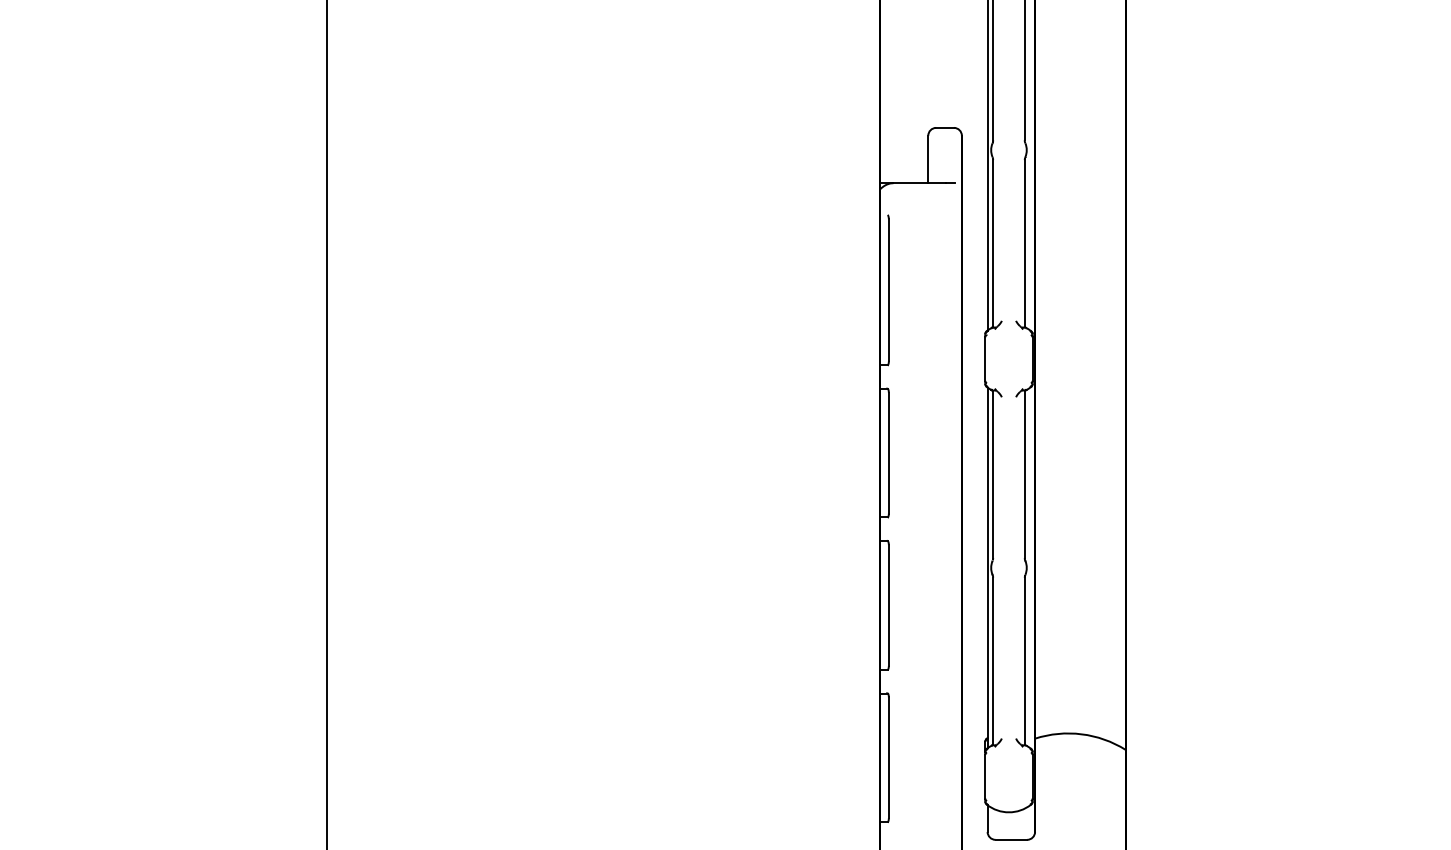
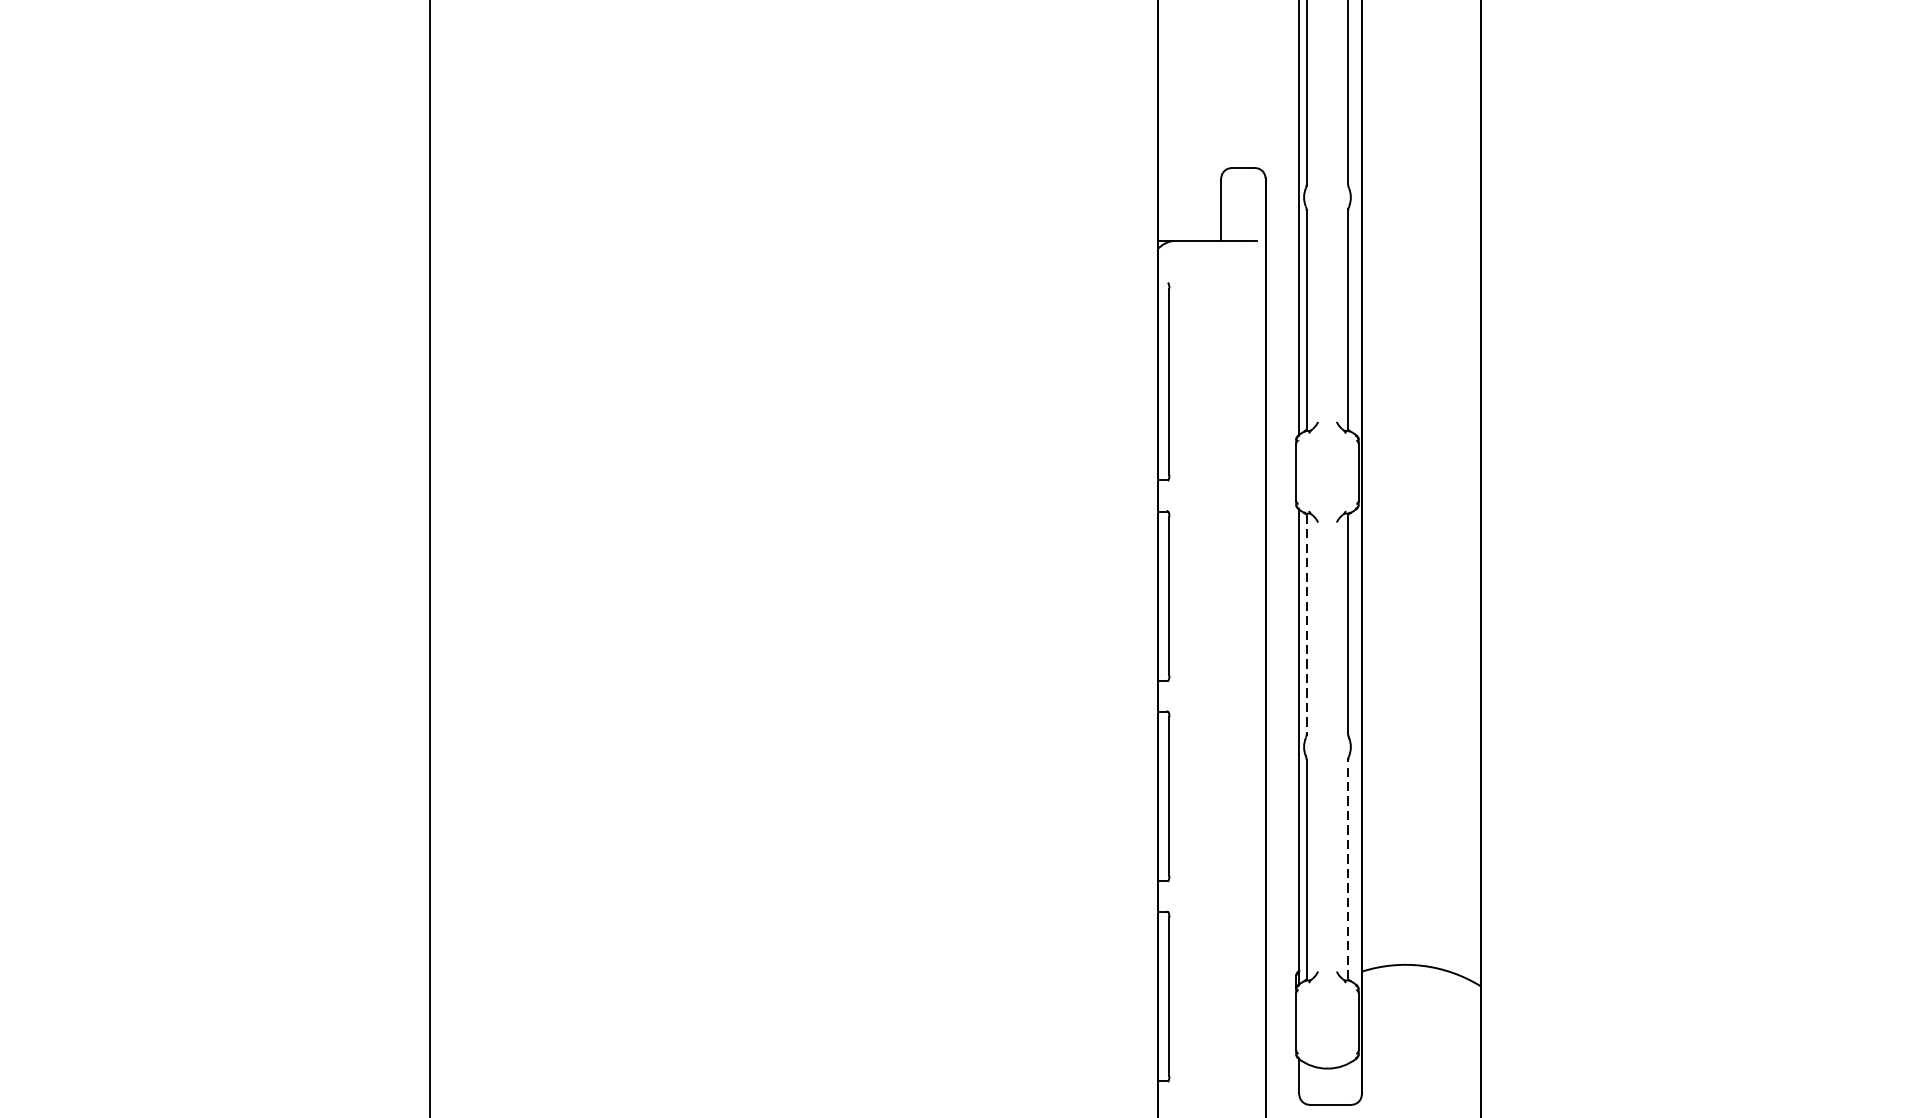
line: (993, 475) -> (1307, 625), solid -> dashed
line: (1024, 659) -> (1347, 867), solid -> dashed

